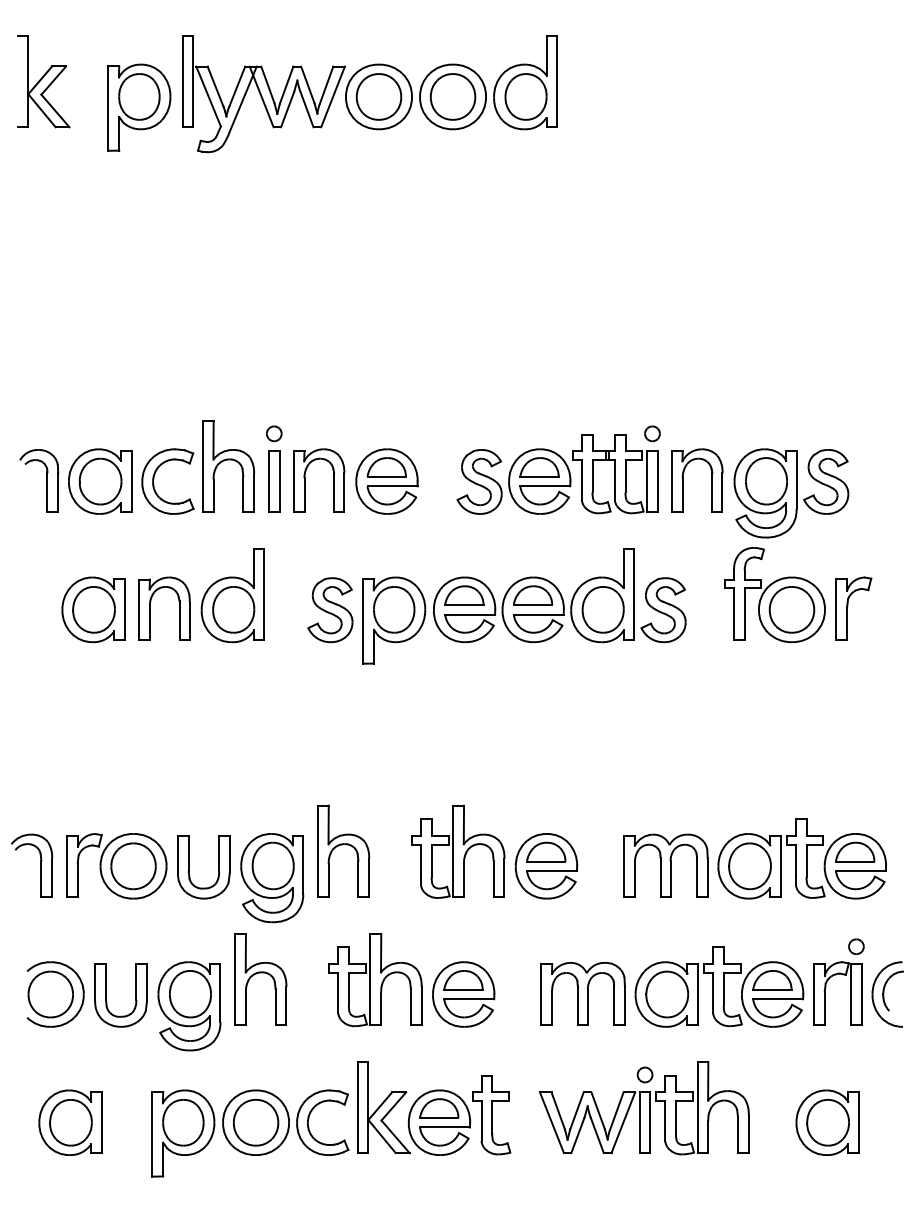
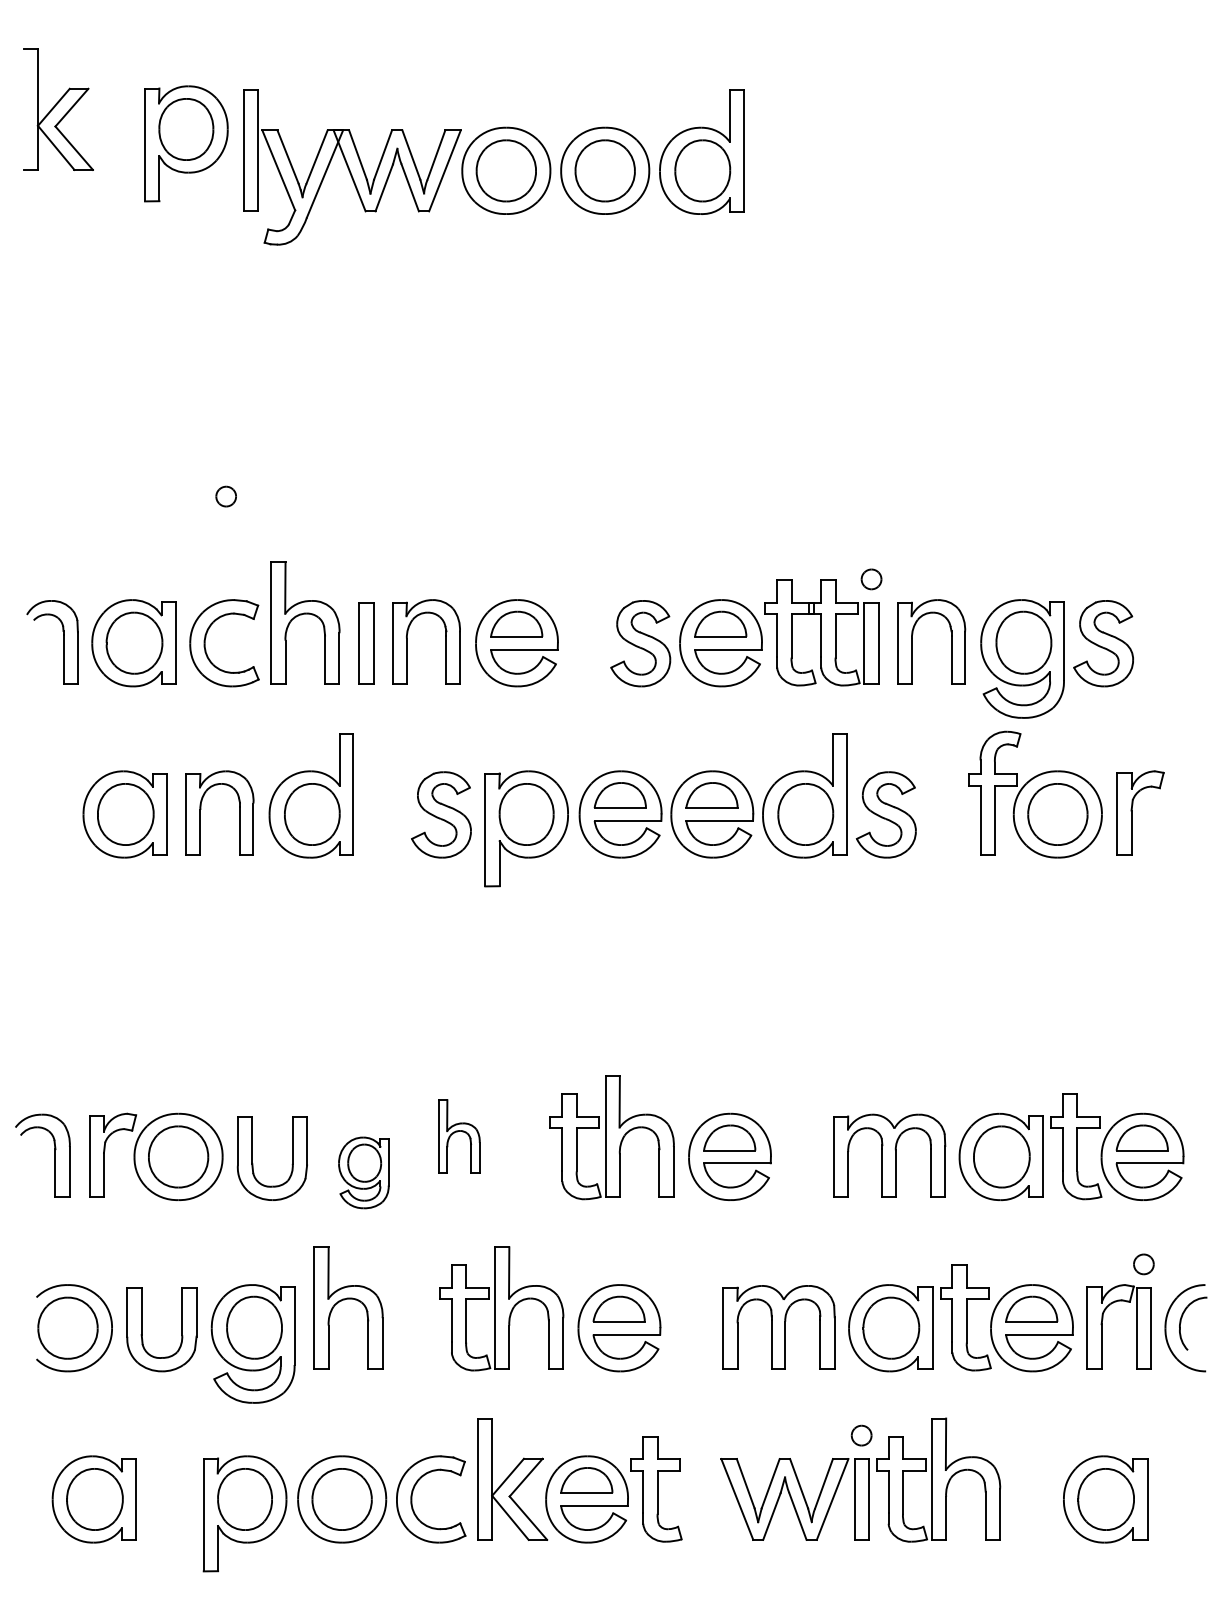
part: (369, 94) -> (493, 167), moved
part: (274, 433) -> (226, 496), moved
part: (343, 850) -> (458, 1135), size x0.6
part: (272, 878) -> (364, 1173), size x0.6

